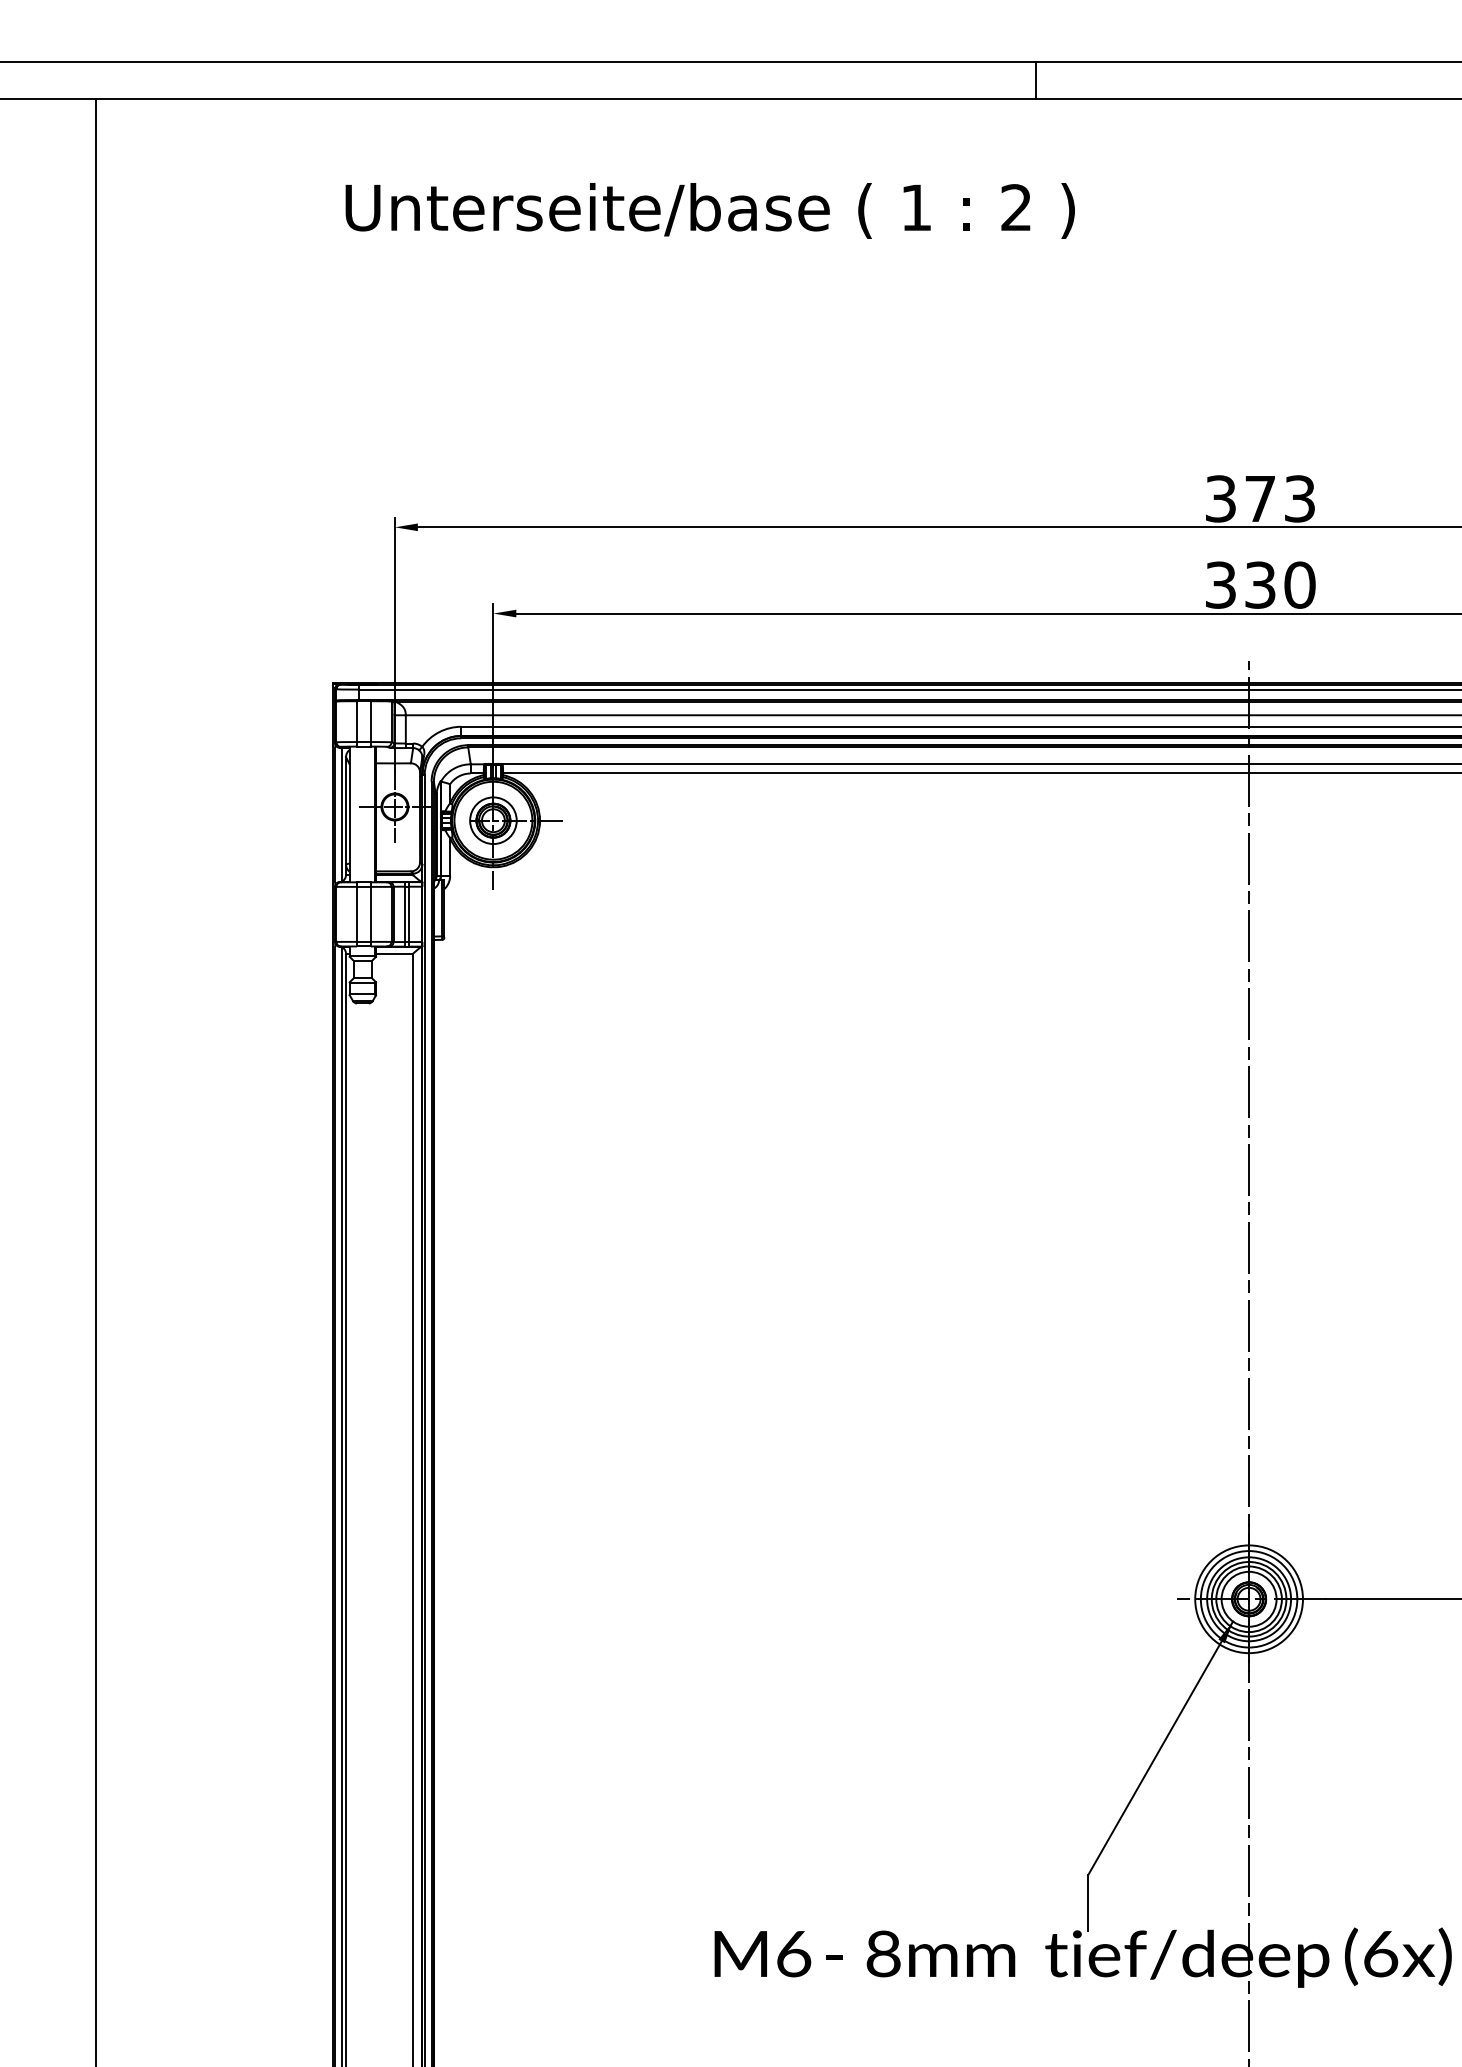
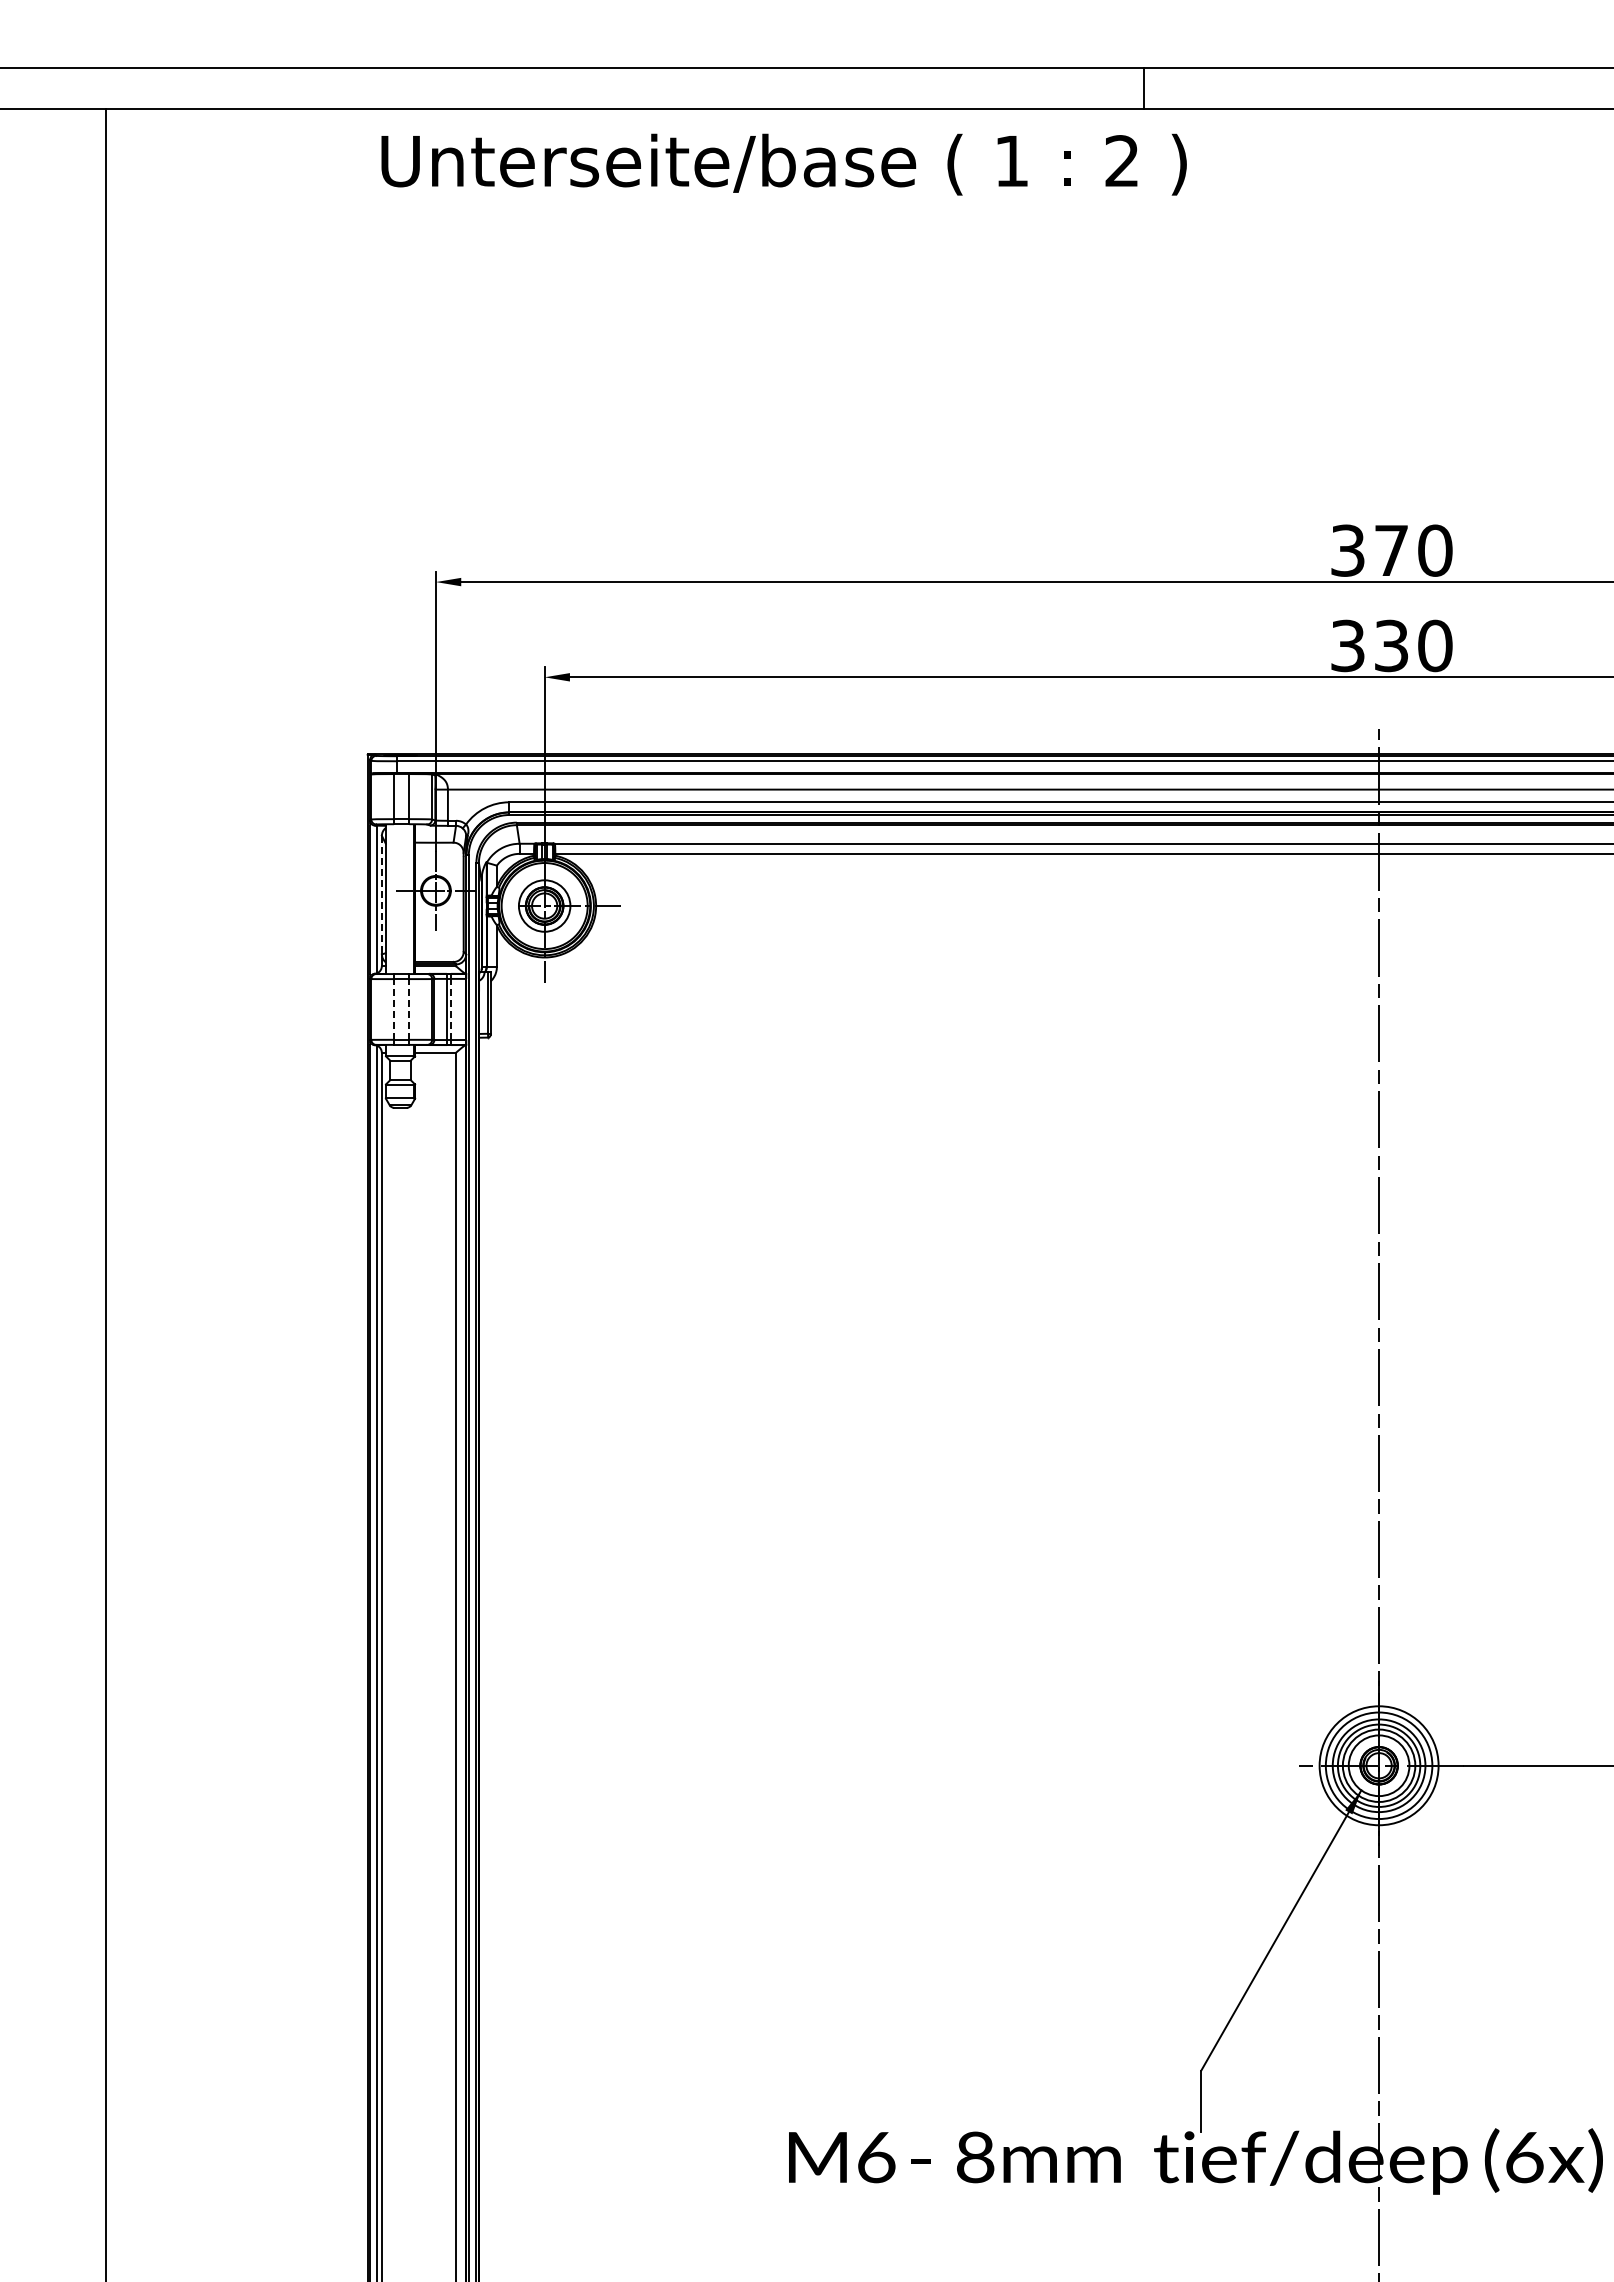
text: (709, 210) -> (783, 164), moved
text: (1300, 498) -> (1435, 550), 373 -> 370
line: (345, 811) -> (381, 895), solid -> dashed
line: (357, 913) -> (394, 1008), solid -> dashed
line: (371, 913) -> (409, 1008), solid -> dashed
line: (409, 914) -> (451, 1009), solid -> dashed

